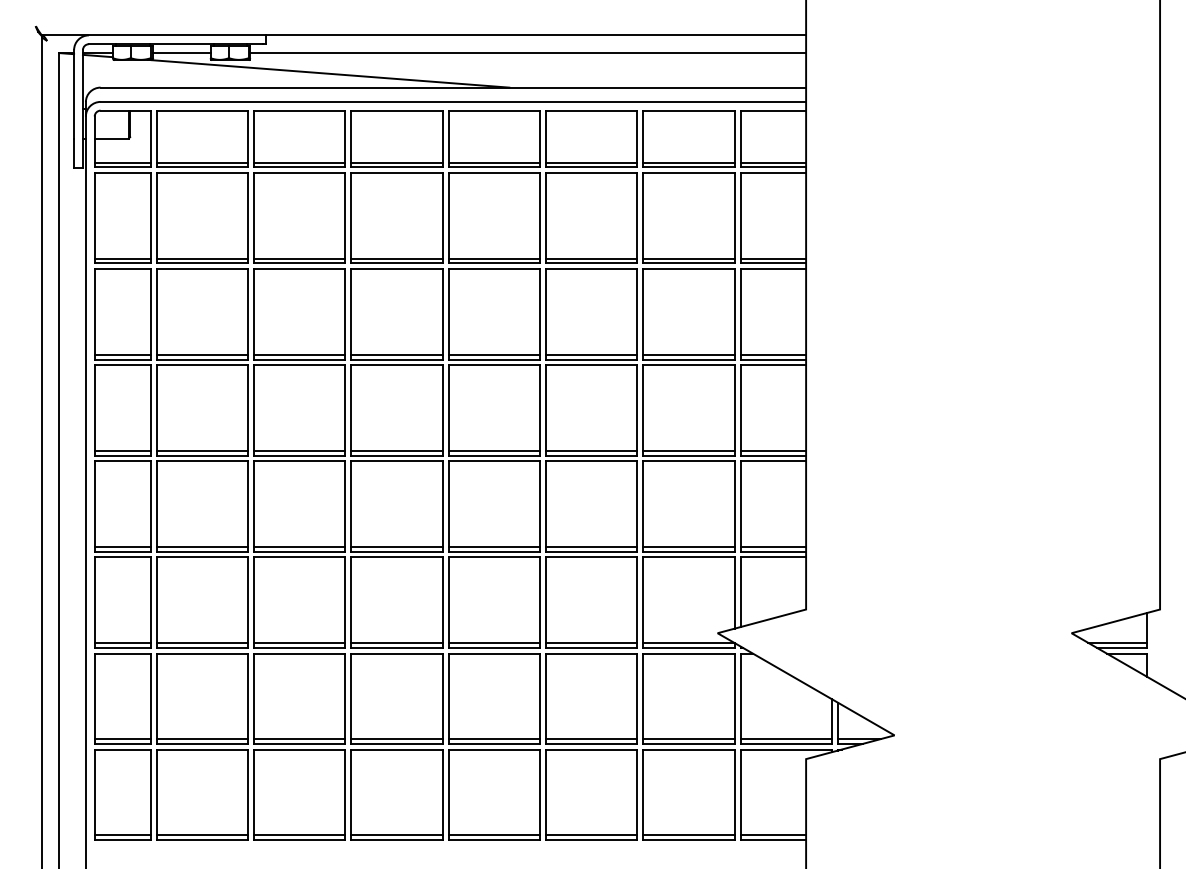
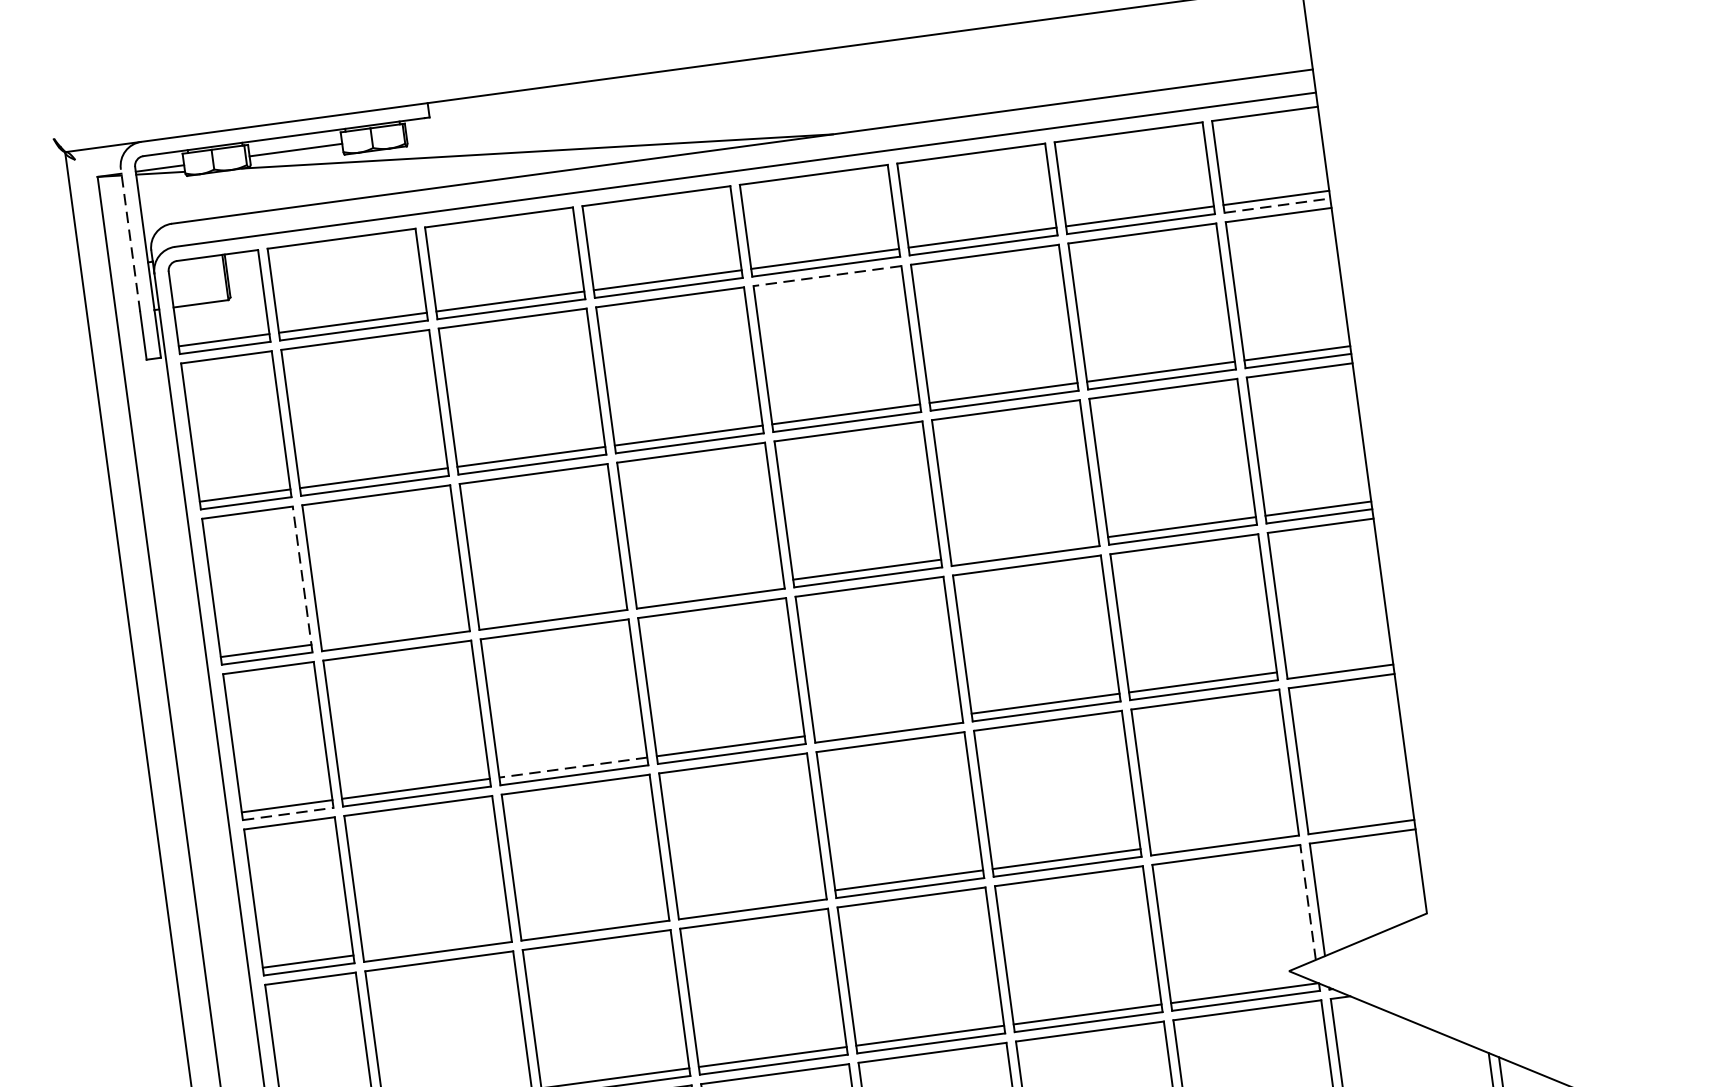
line: (528, 53) -> (856, 75), removed
line: (74, 93) -> (130, 238), solid -> dashed
line: (773, 167) -> (1277, 205), solid -> dashed
line: (494, 173) -> (827, 276), solid -> dashed
line: (150, 313) -> (301, 578), solid -> dashed
line: (202, 354) -> (395, 633), removed
line: (299, 354) -> (551, 611), removed
line: (396, 354) -> (708, 590), removed
line: (591, 354) -> (1024, 548), removed
line: (299, 450) -> (572, 767), solid -> dashed
line: (494, 450) -> (888, 724), removed
line: (773, 450) -> (1339, 663), removed
line: (123, 455) -> (289, 813), solid -> dashed
line: (202, 546) -> (437, 943), removed
line: (299, 546) -> (593, 922), removed
line: (396, 546) -> (750, 901), removed
line: (688, 546) -> (1222, 837), removed
line: (773, 546) -> (1360, 818), removed
line: (734, 593) -> (1307, 903), solid -> dashed

